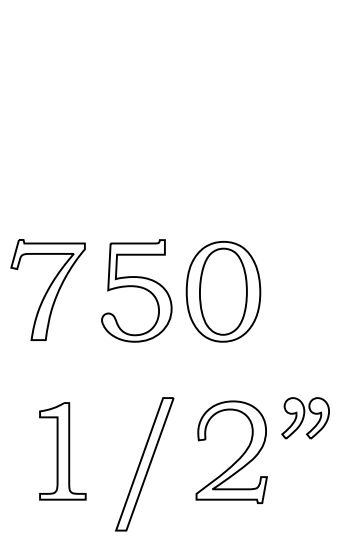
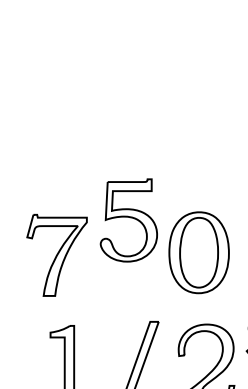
part: (47, 289) -> (56, 254), moved
part: (136, 290) -> (128, 220), moved
part: (223, 291) -> (199, 252), moved

